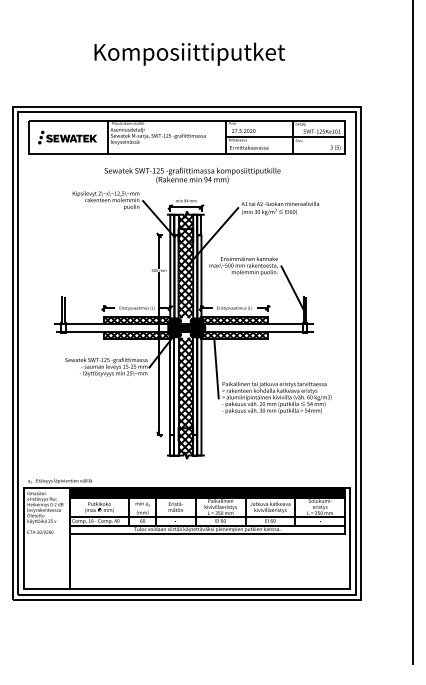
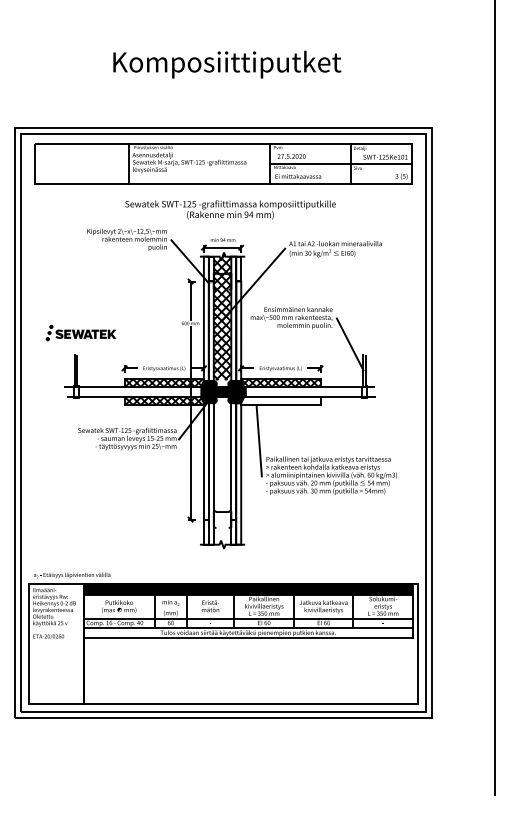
part: (67, 137) -> (80, 332), moved
hatch: (234, 335) -> (280, 401), removed
hatch: (185, 397) -> (222, 475), removed

